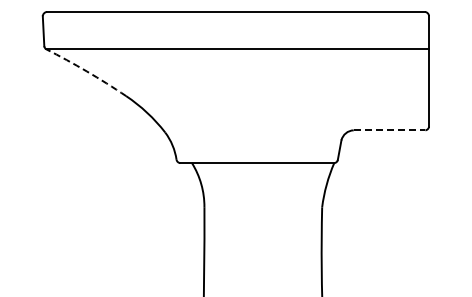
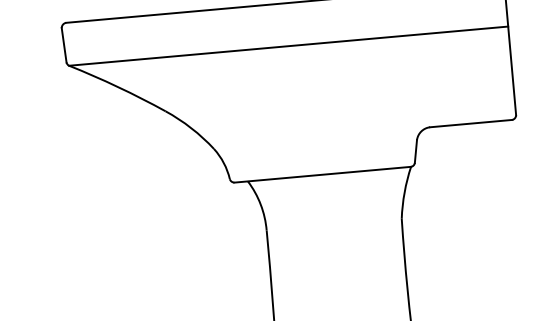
arc: (86, 71) -> (117, 87), dashed -> solid
line: (389, 130) -> (471, 123), dashed -> solid

